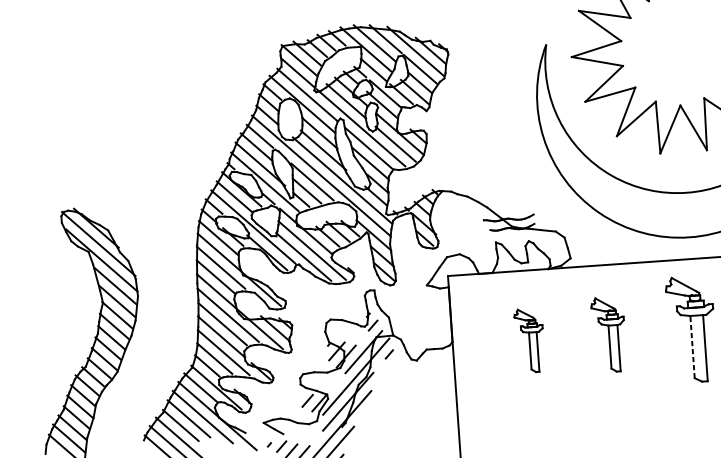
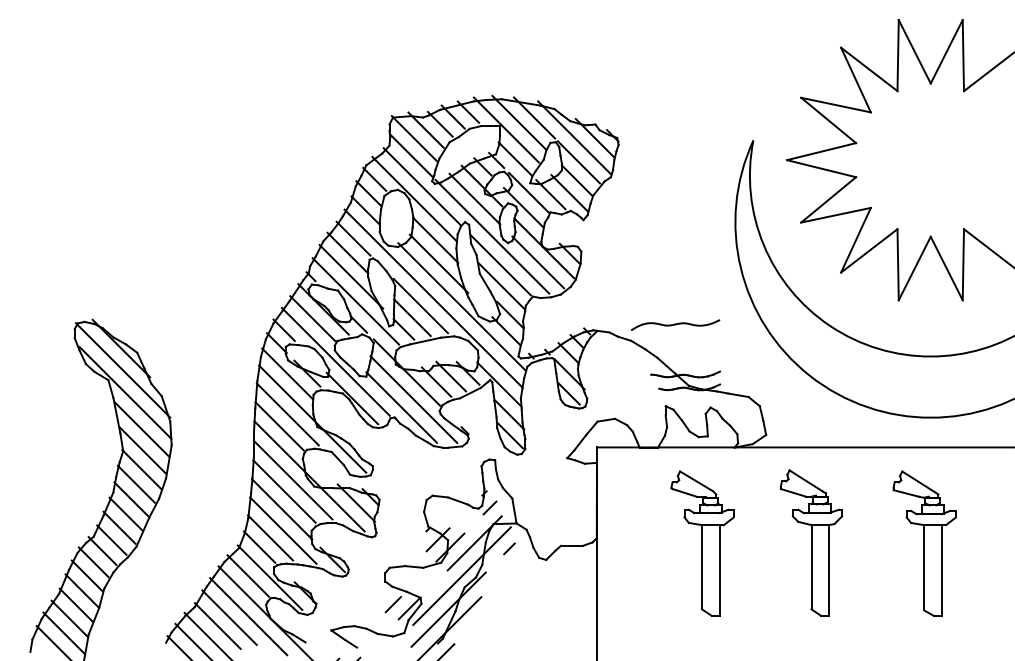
curve: (498, 182) -> (675, 324), added
part: (609, 334) -> (811, 542), size x1.43
part: (529, 340) -> (702, 543), size x1.67
line: (692, 346) -> (924, 567), dashed -> solid

